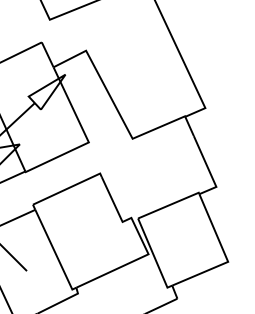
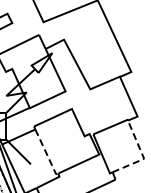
line: (55, 252) -> (46, 153), solid -> dashed
line: (226, 257) -> (143, 156), solid -> dashed

